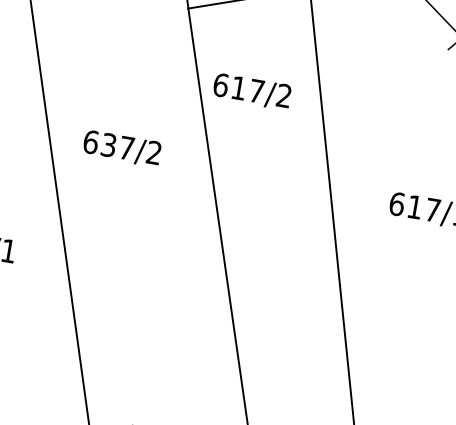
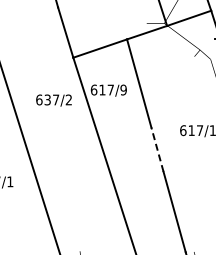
text: (284, 94) -> (123, 89), 617/2 -> 617/9
text: (121, 148) -> (53, 100), moved
line: (335, 235) -> (157, 149), solid -> dashed

